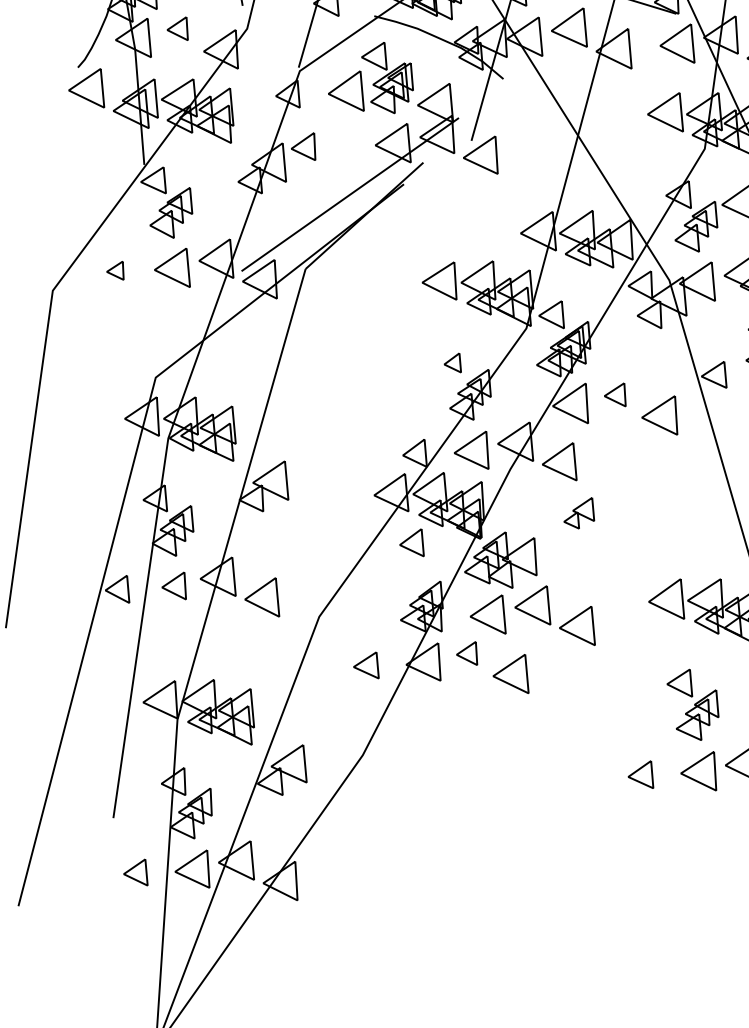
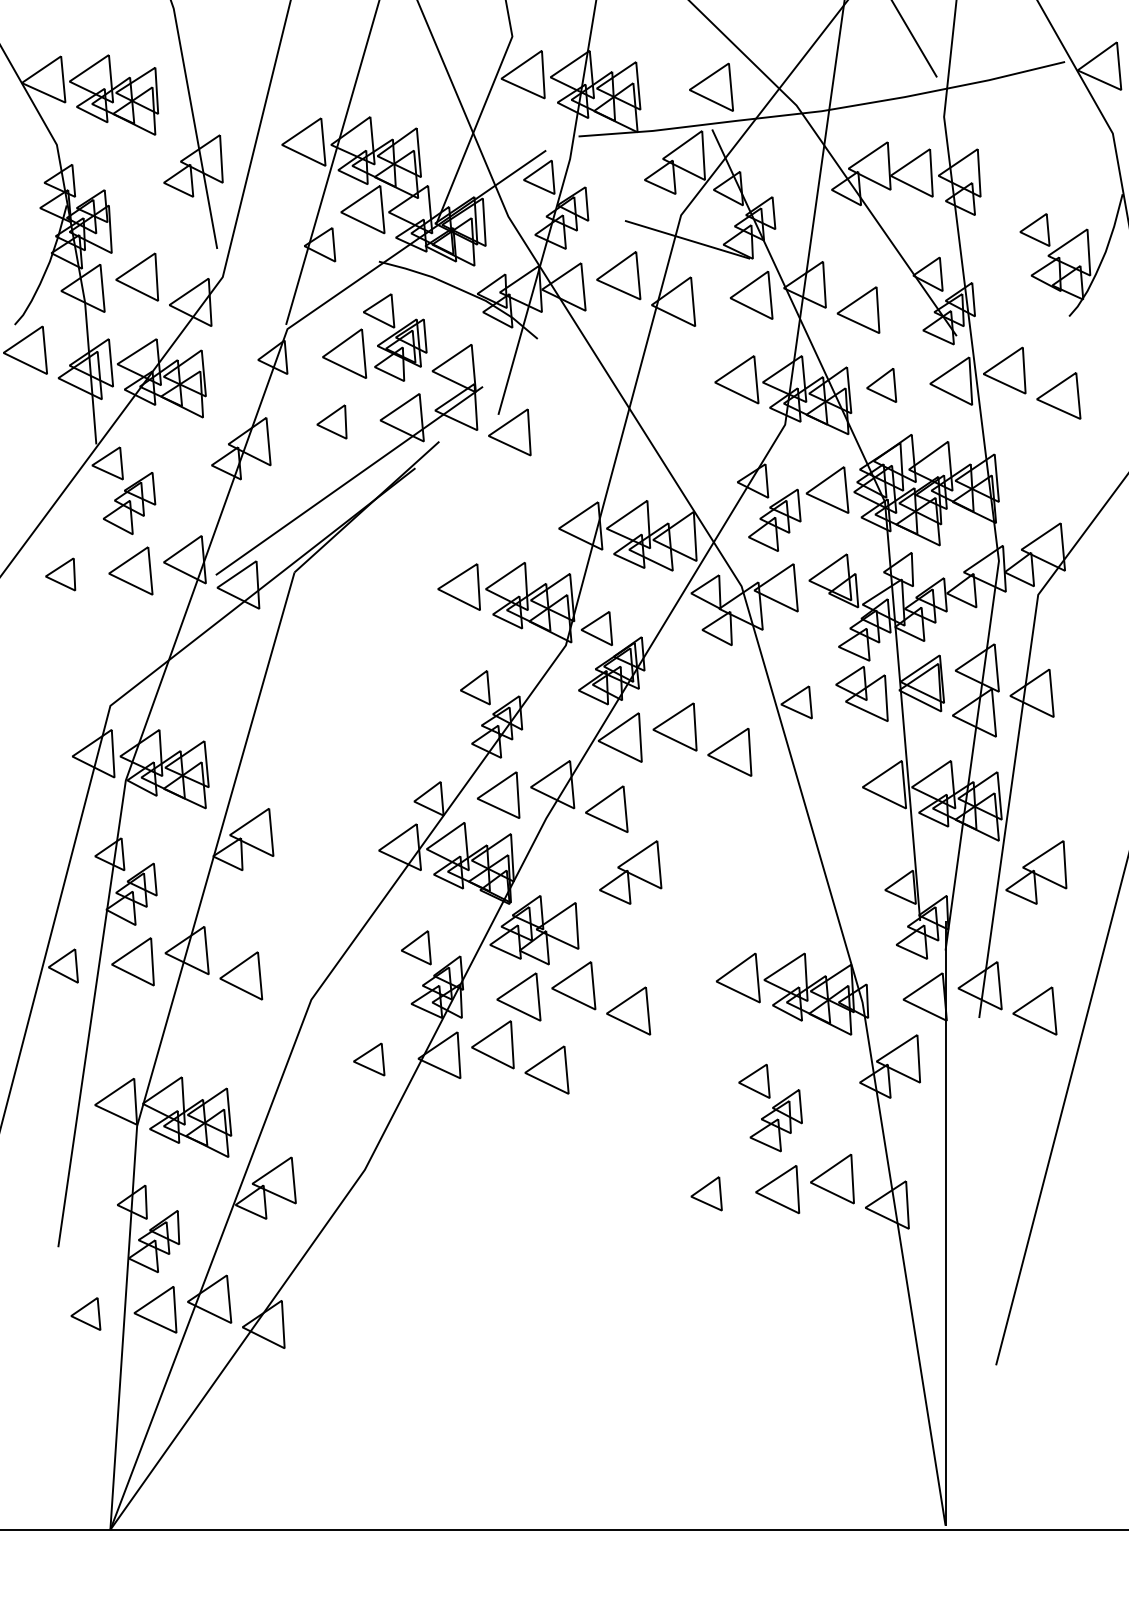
part: (177, 28) -> (137, 276), size x1.67
part: (303, 146) -> (331, 421), moved
part: (115, 270) -> (60, 574), size x1.43
part: (452, 362) -> (475, 687), size x1.43
part: (614, 394) -> (674, 726), size x1.67
part: (578, 513) -> (630, 872), size x1.67
part: (412, 542) -> (416, 947), moved
part: (173, 585) -> (132, 961), size x1.43
part: (466, 653) -> (492, 1044), size x1.67

